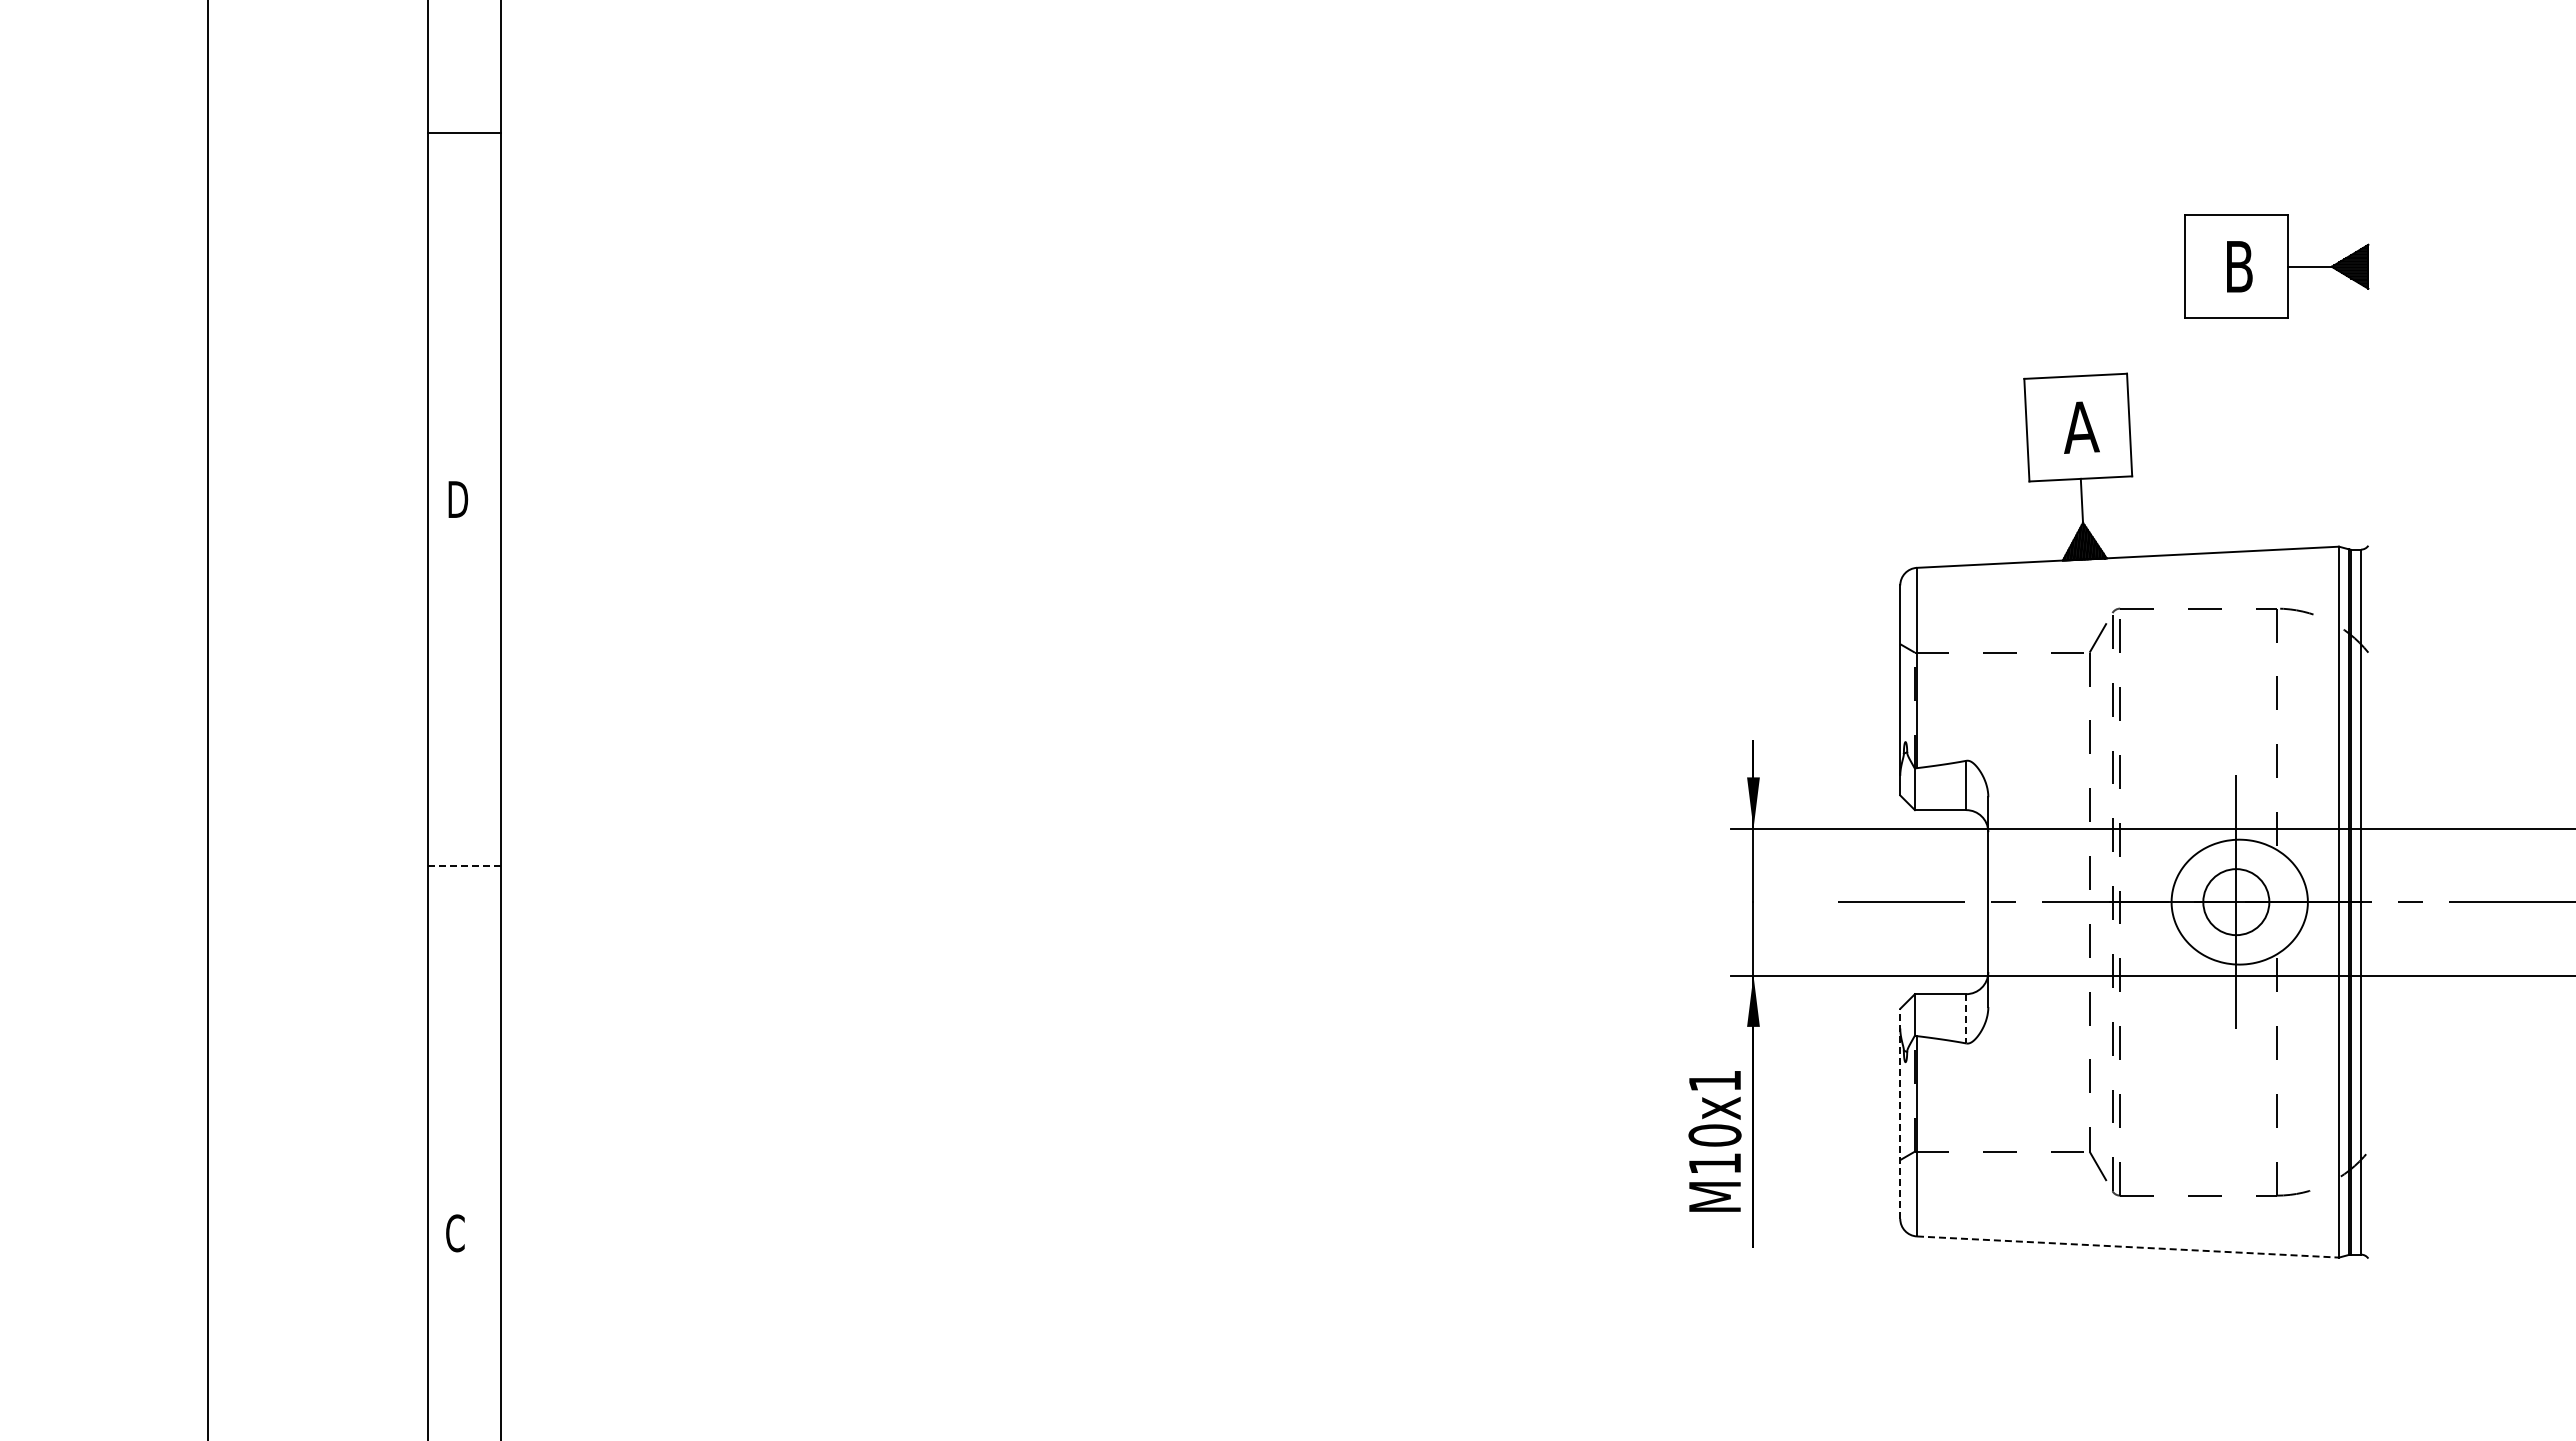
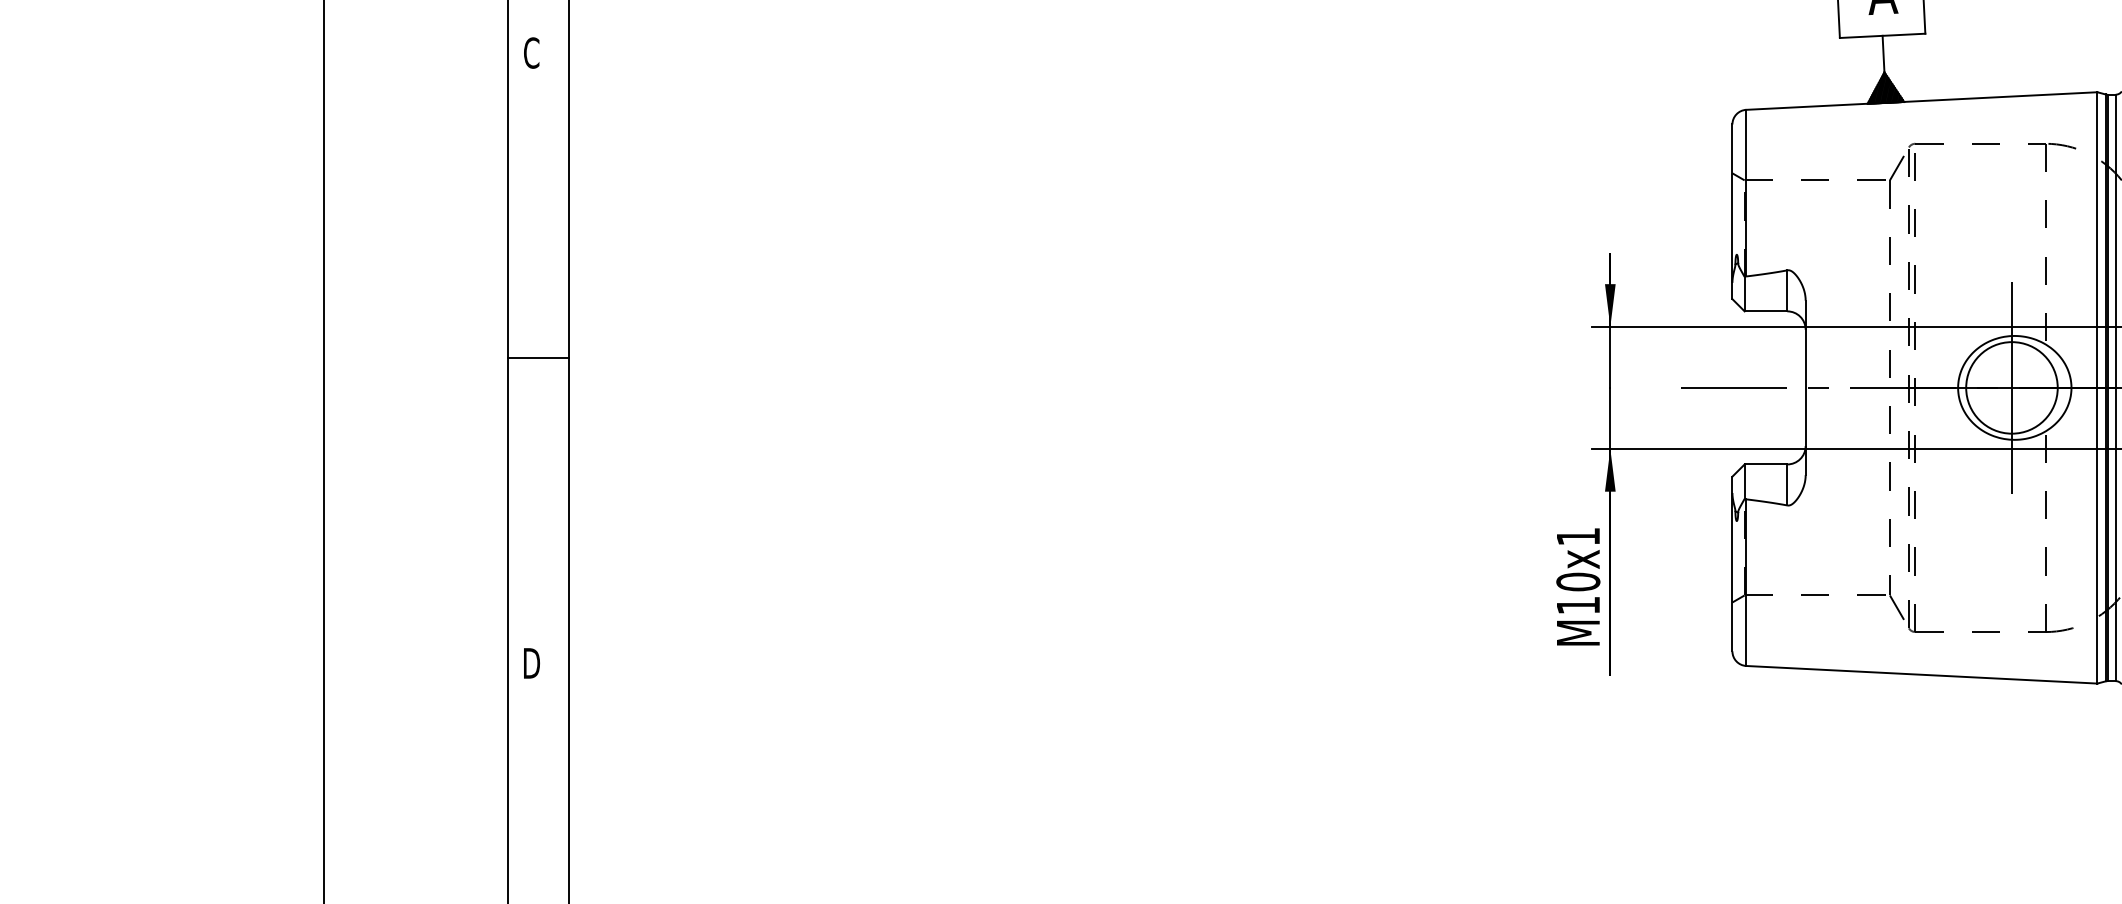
text: (457, 499) -> (532, 52), D -> C
line: (464, 866) -> (538, 358), dashed -> solid
circle: (2236, 902) -> (2012, 388), size x1.67
line: (1966, 1018) -> (1787, 484), dashed -> solid
line: (1900, 1113) -> (1732, 563), dashed -> solid
text: (456, 1233) -> (531, 663), C -> D
line: (2128, 1247) -> (1922, 675), dashed -> solid

